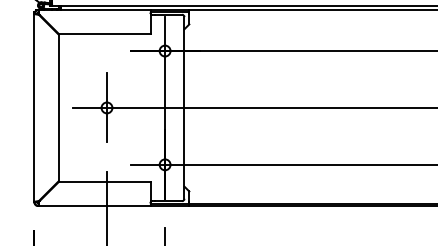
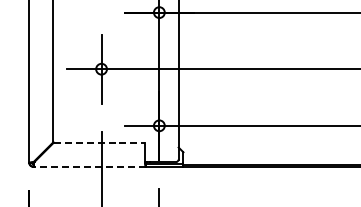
line: (104, 181) -> (99, 142), solid -> dashed
line: (94, 206) -> (89, 167), solid -> dashed

